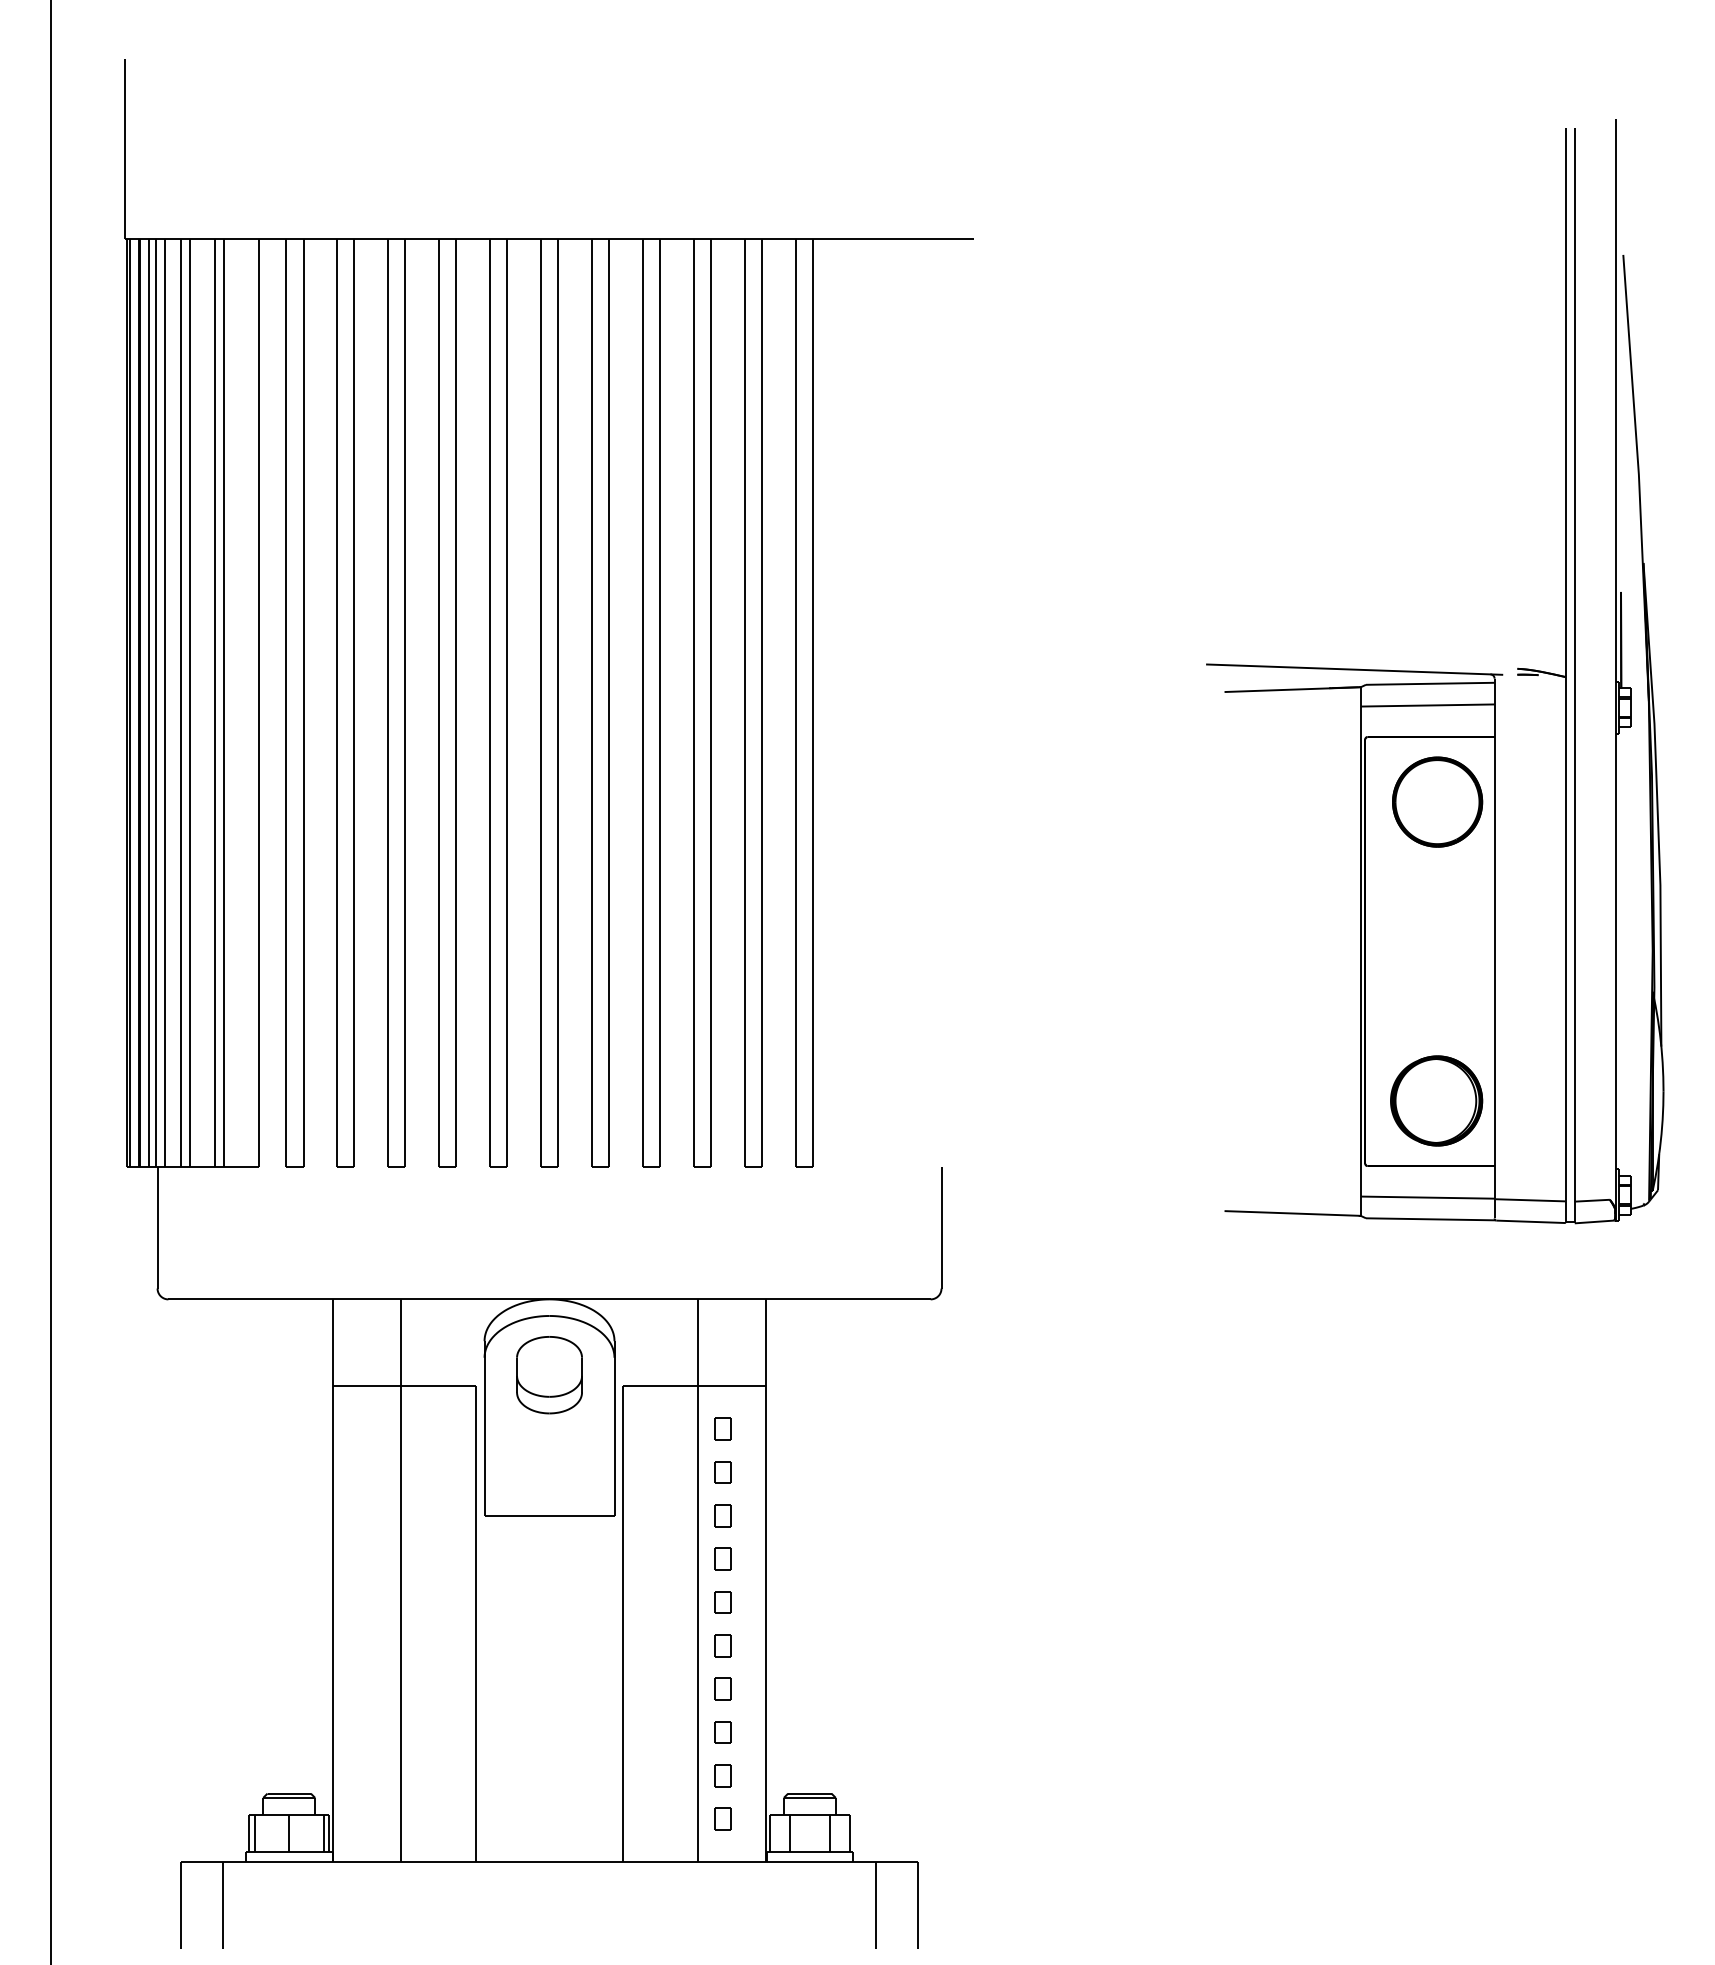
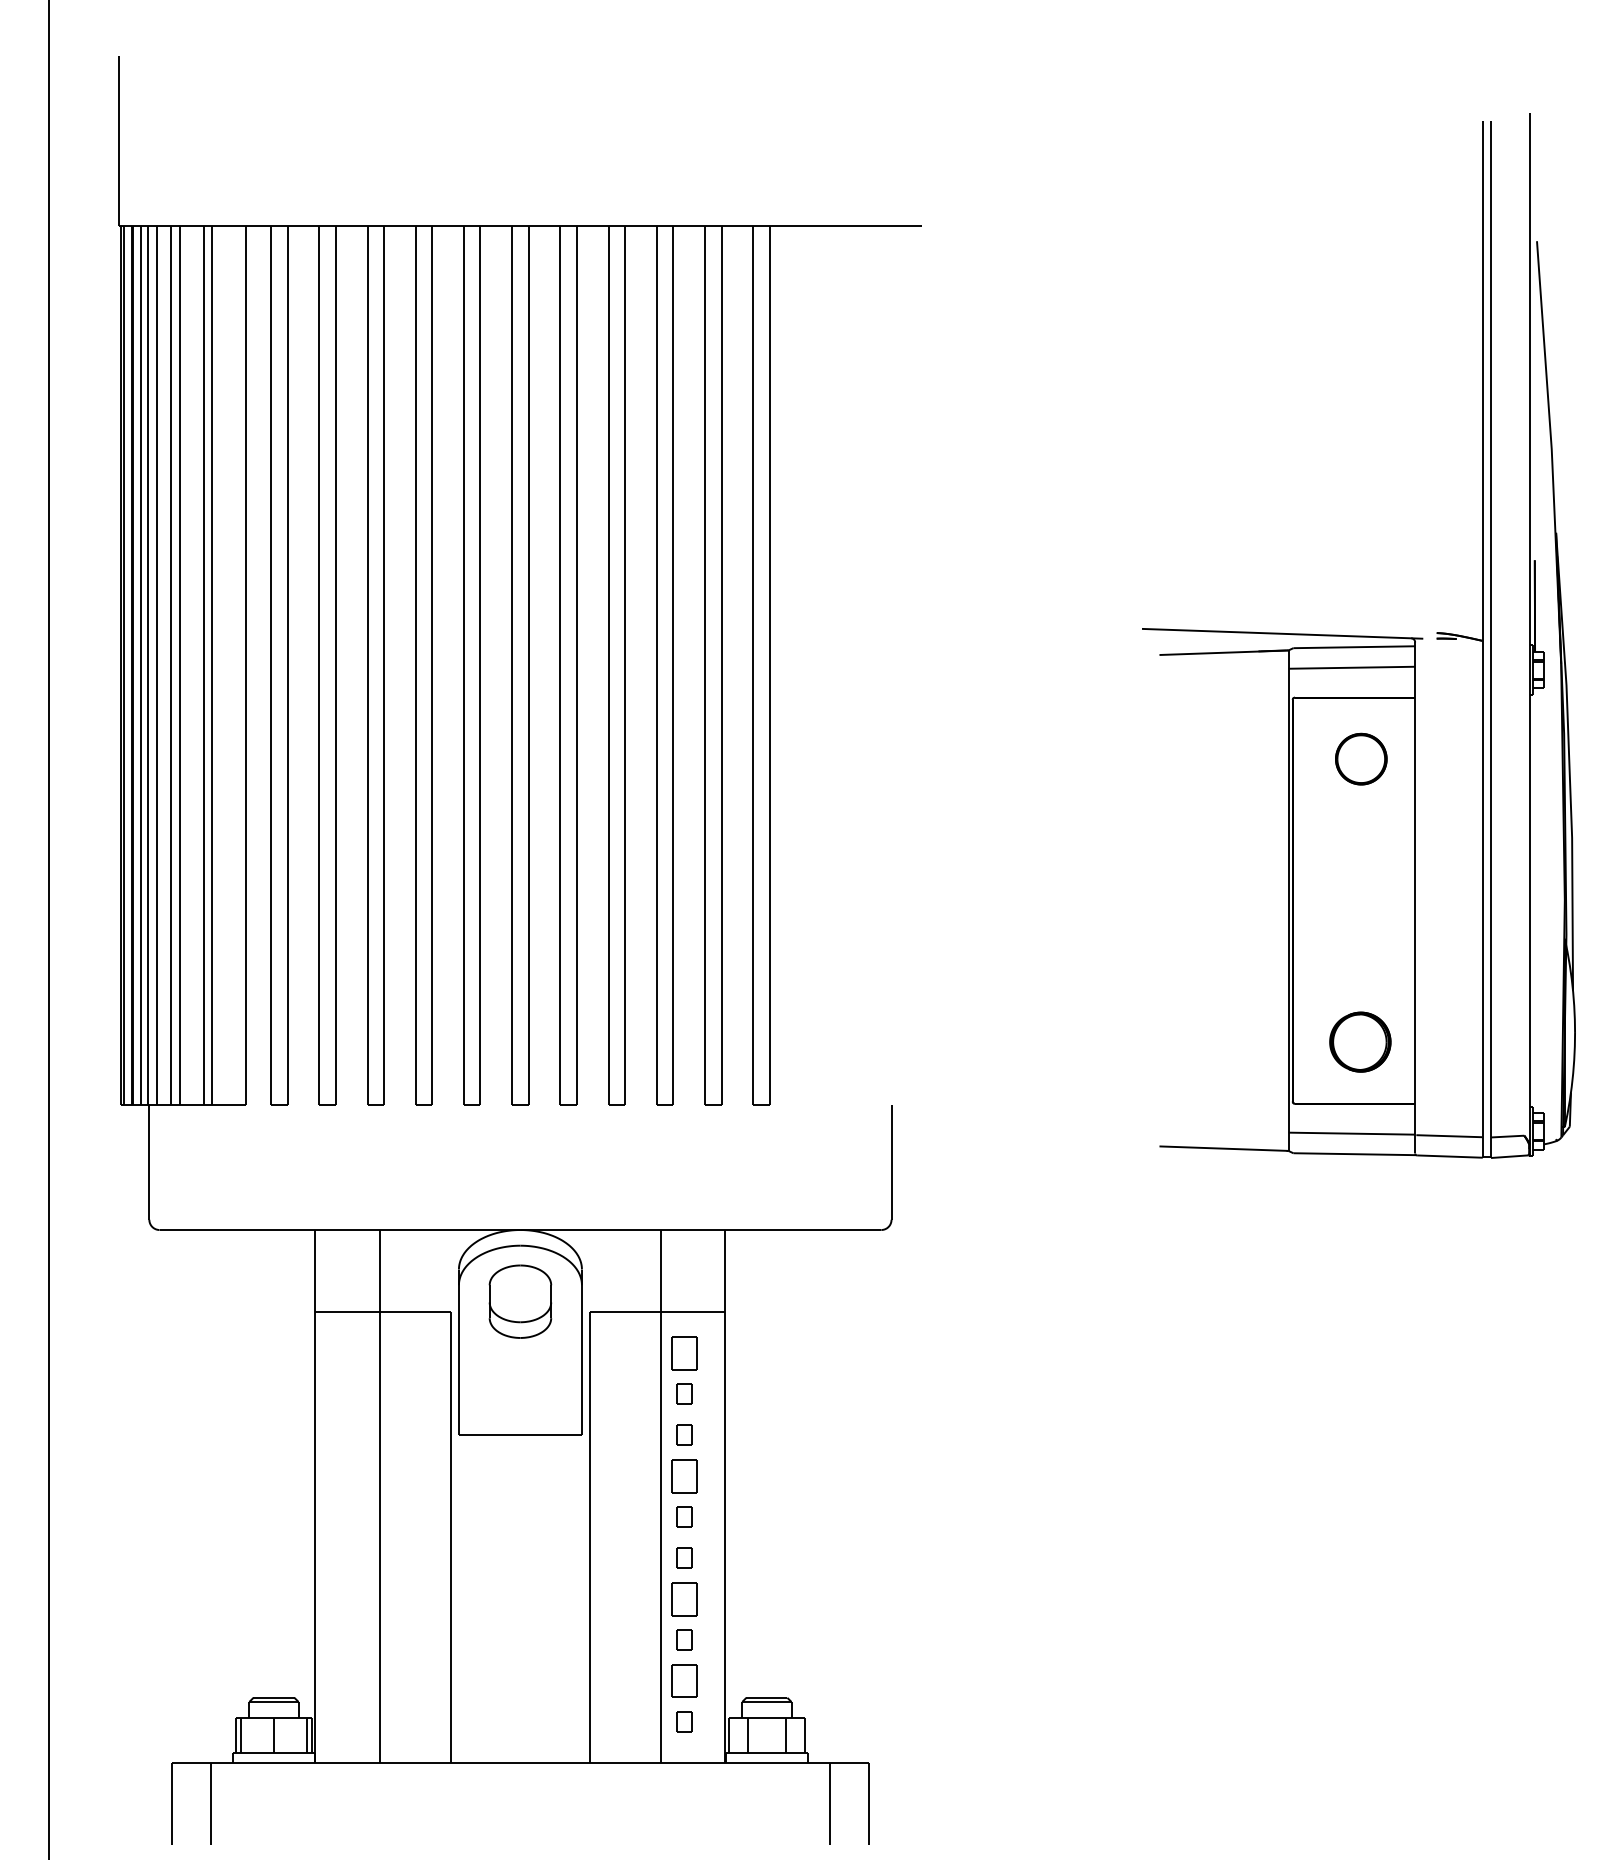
part: (1437, 801) -> (1361, 758), size x0.6
part: (1436, 1100) -> (1360, 1041), size x0.7
part: (722, 1428) -> (684, 1352), size x1.6
part: (722, 1558) -> (684, 1475), size x1.6
part: (722, 1688) -> (684, 1598), size x1.6
part: (722, 1775) -> (684, 1680), size x1.6

